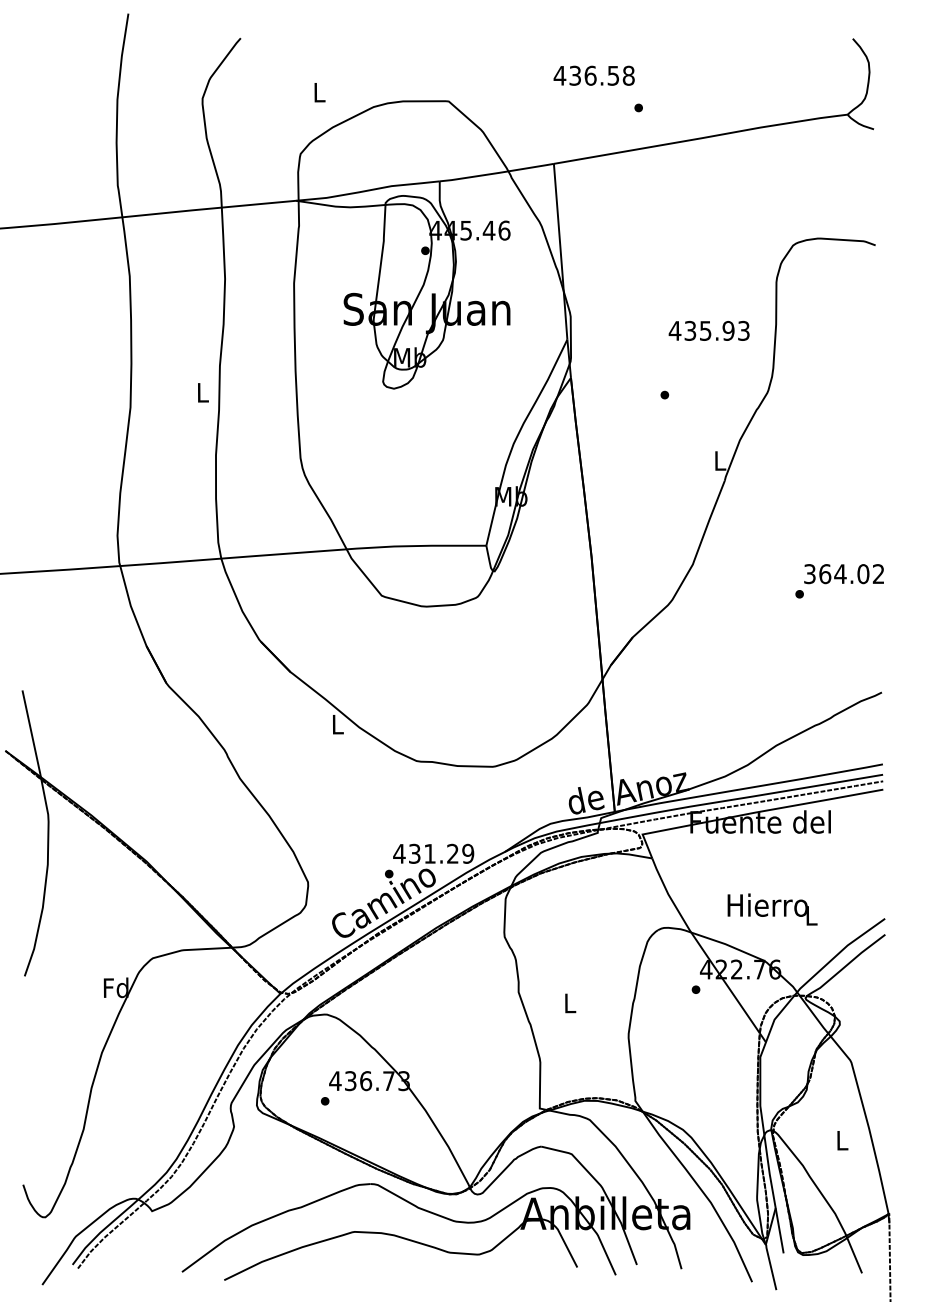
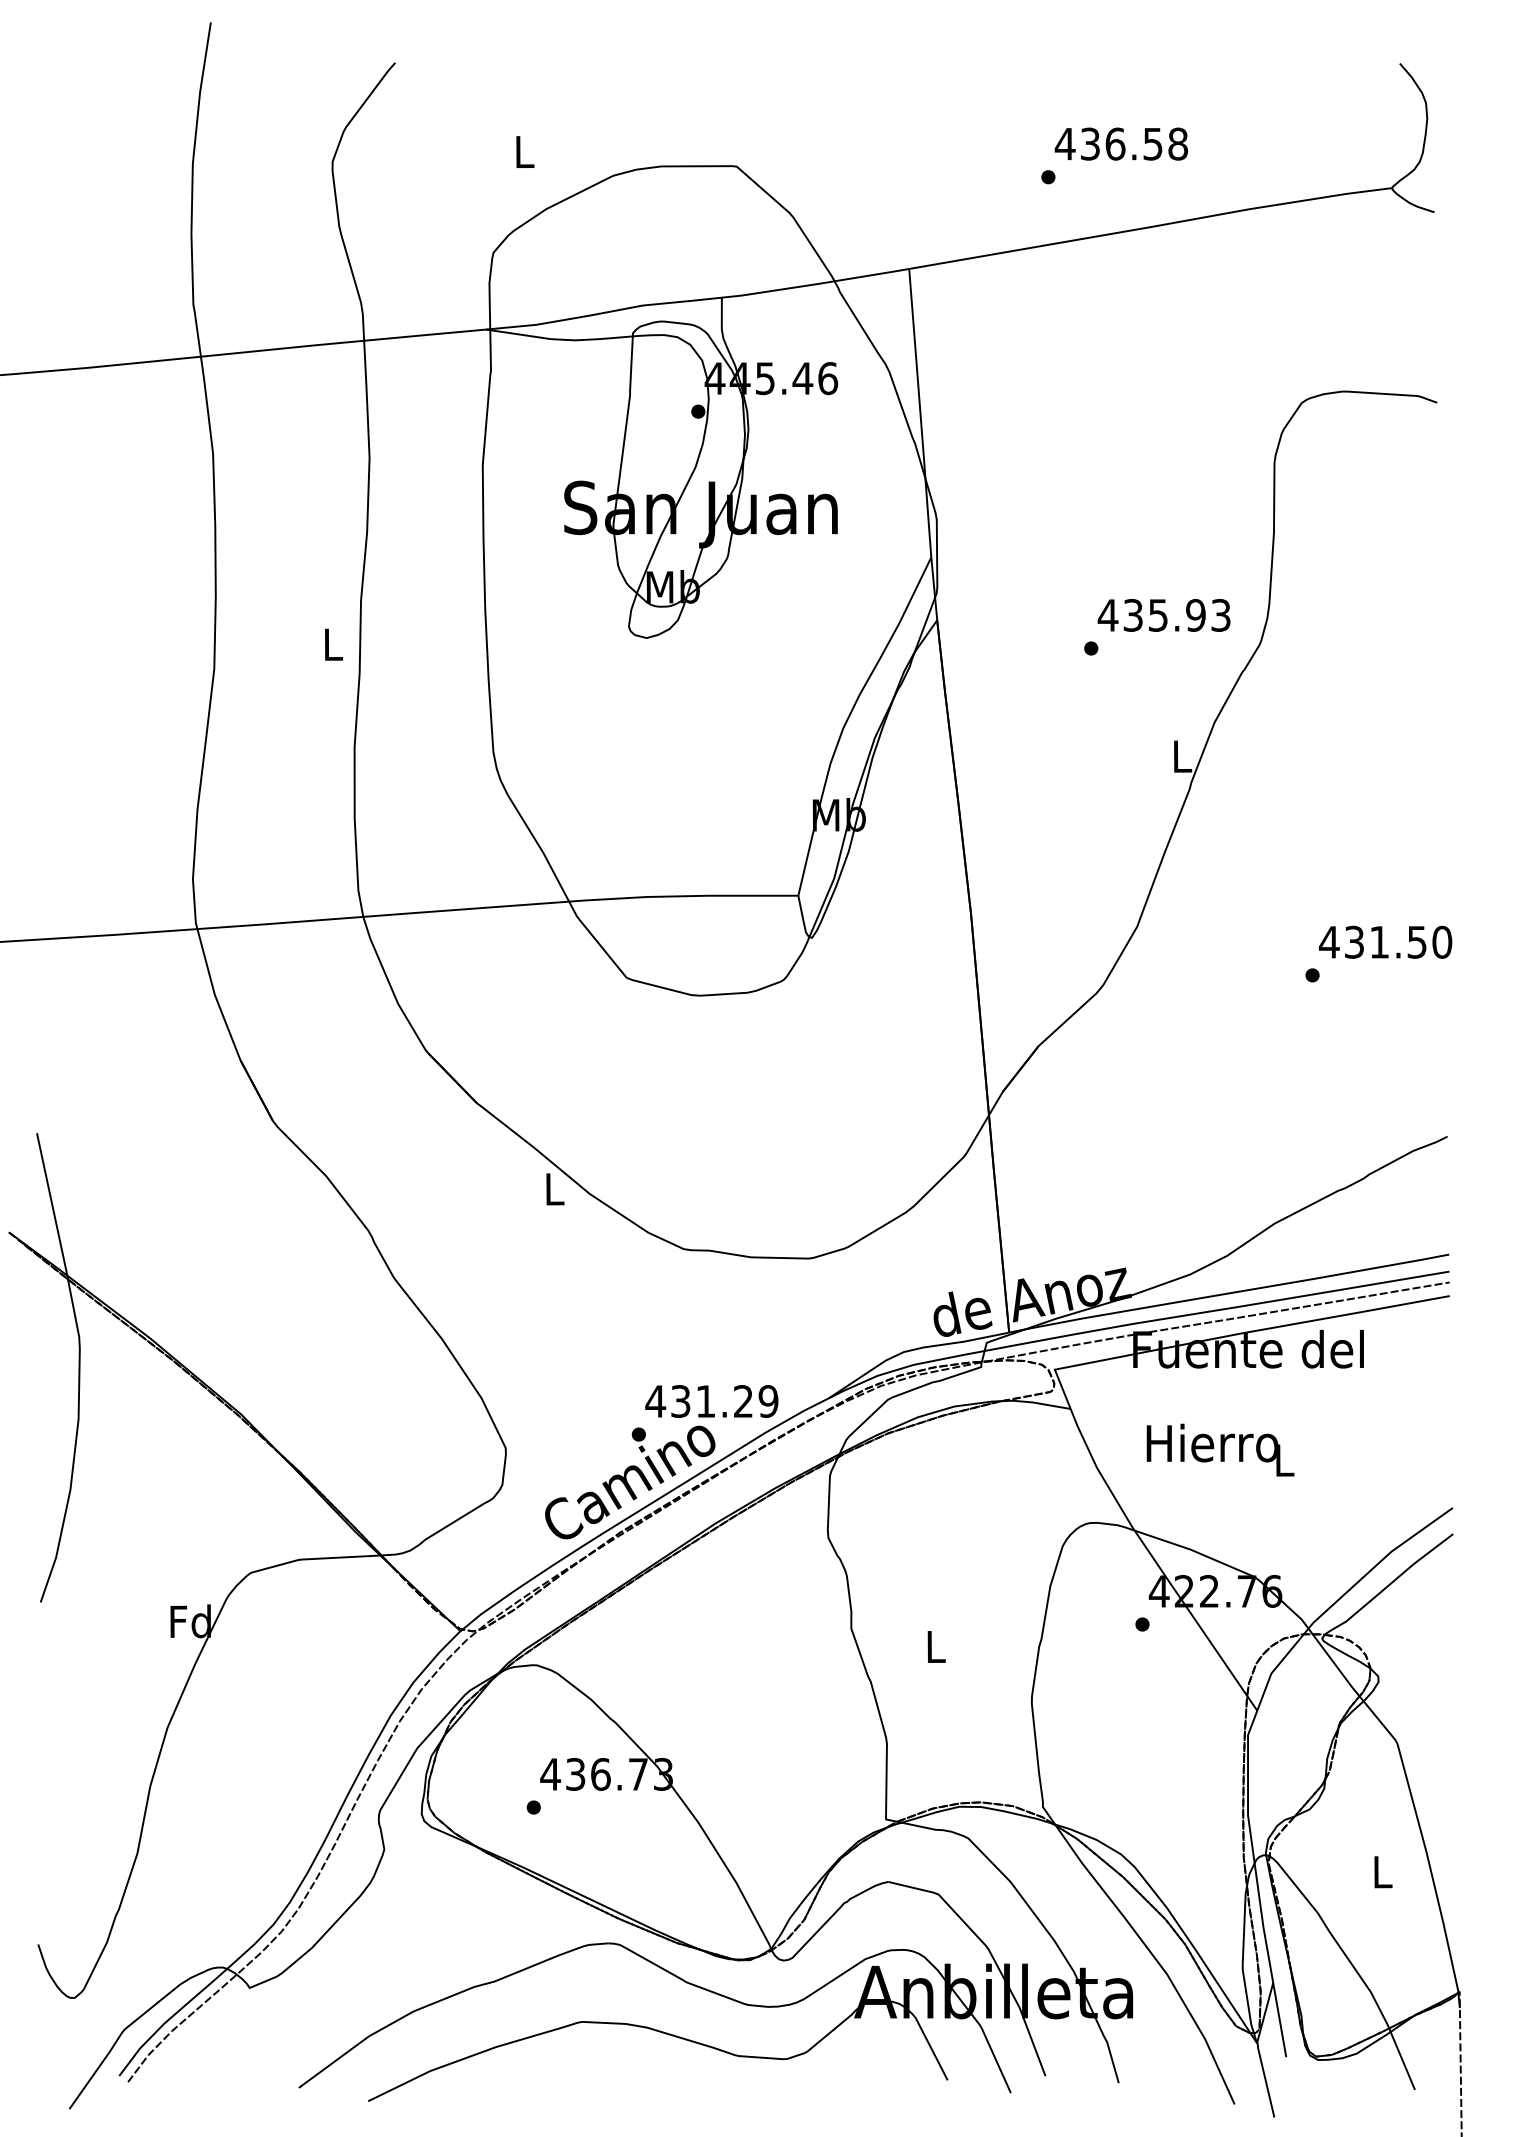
text: (593, 75) -> (1120, 143), moved
text: (708, 330) -> (1162, 614), moved
text: (843, 574) -> (1384, 942), 364.02 -> 431.50
text: (772, 909) -> (1220, 1450), moved

